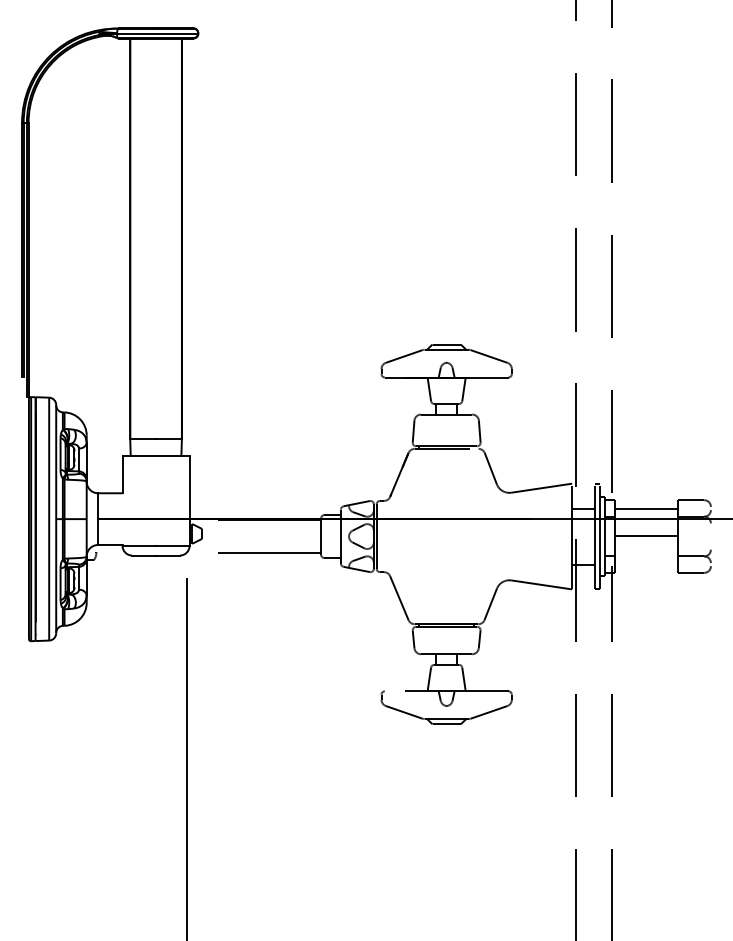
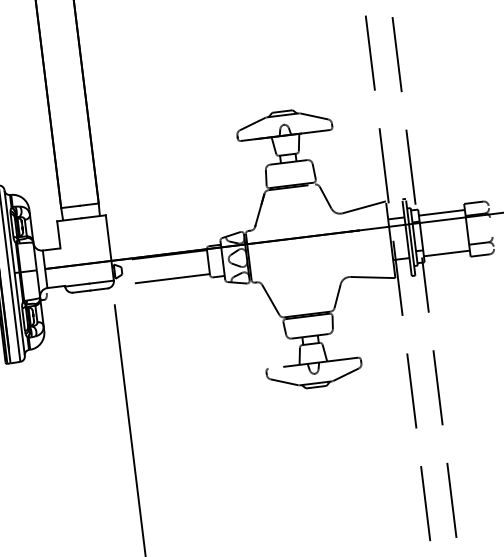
line: (645, 535) -> (446, 253), moved

